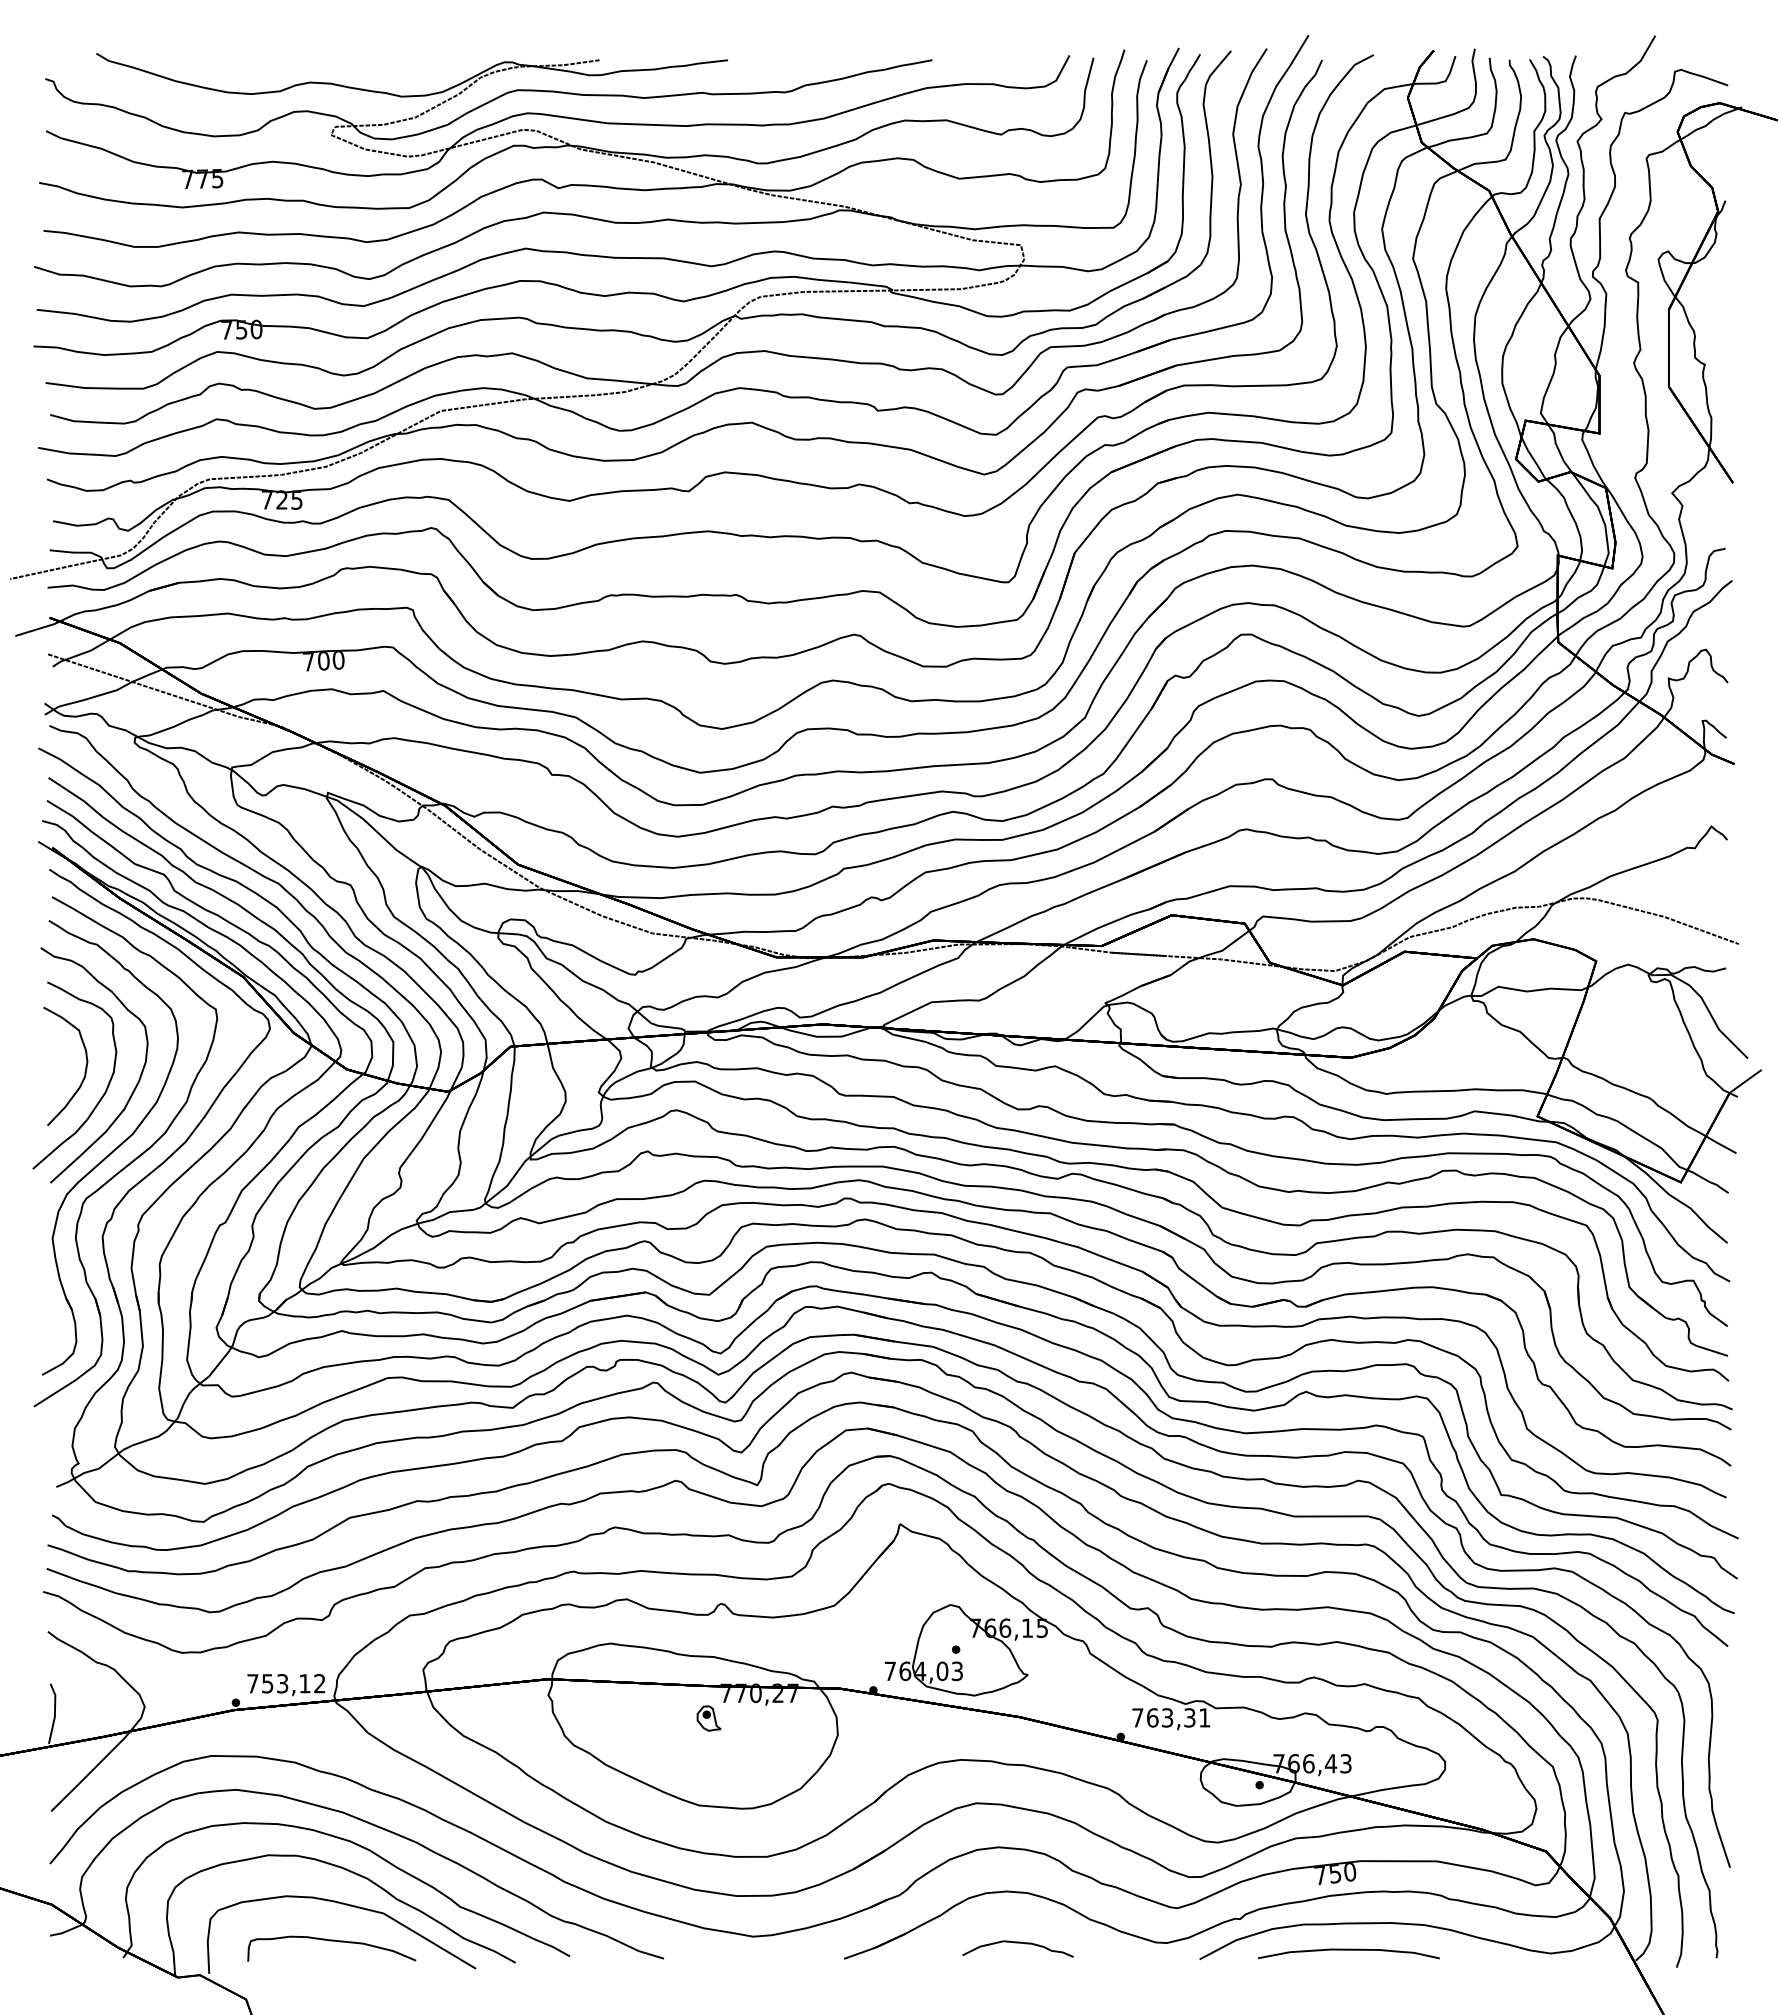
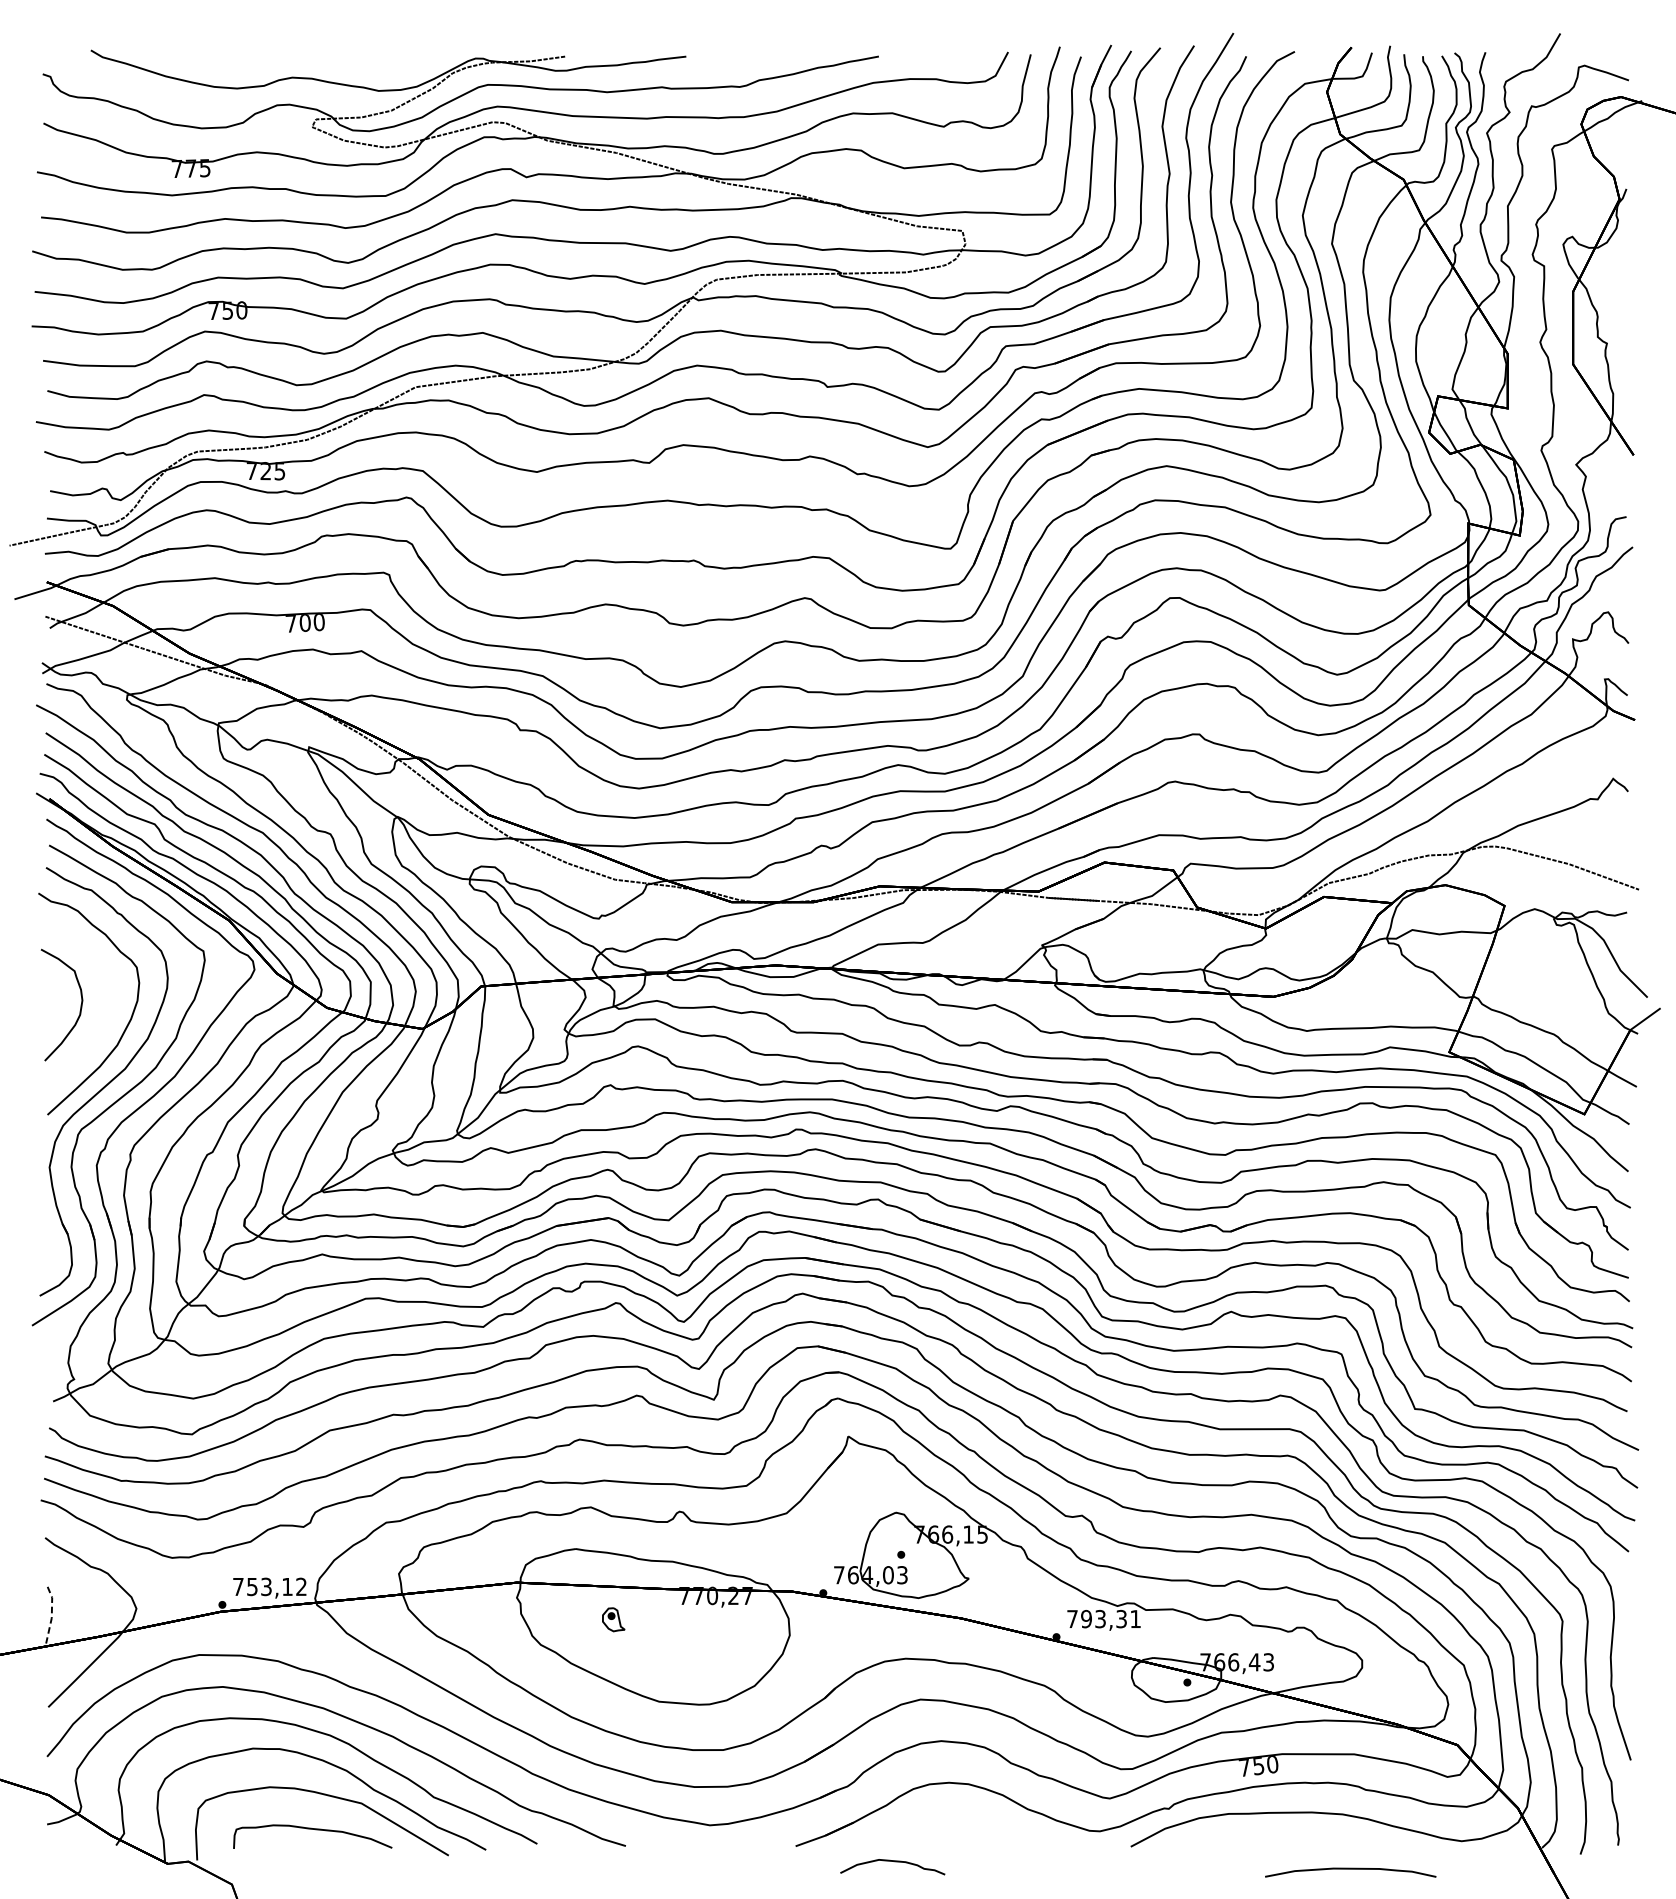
curve: (105, 1089) -> (99, 1026), removed
line: (54, 1713) -> (51, 1614), solid -> dashed
text: (1152, 1717) -> (1086, 1618), 763,31 -> 793,31
part: (708, 1718) -> (613, 1619), moved
curve: (1017, 1943) -> (892, 1861), moved
curve: (1348, 1950) -> (1350, 1869), moved

